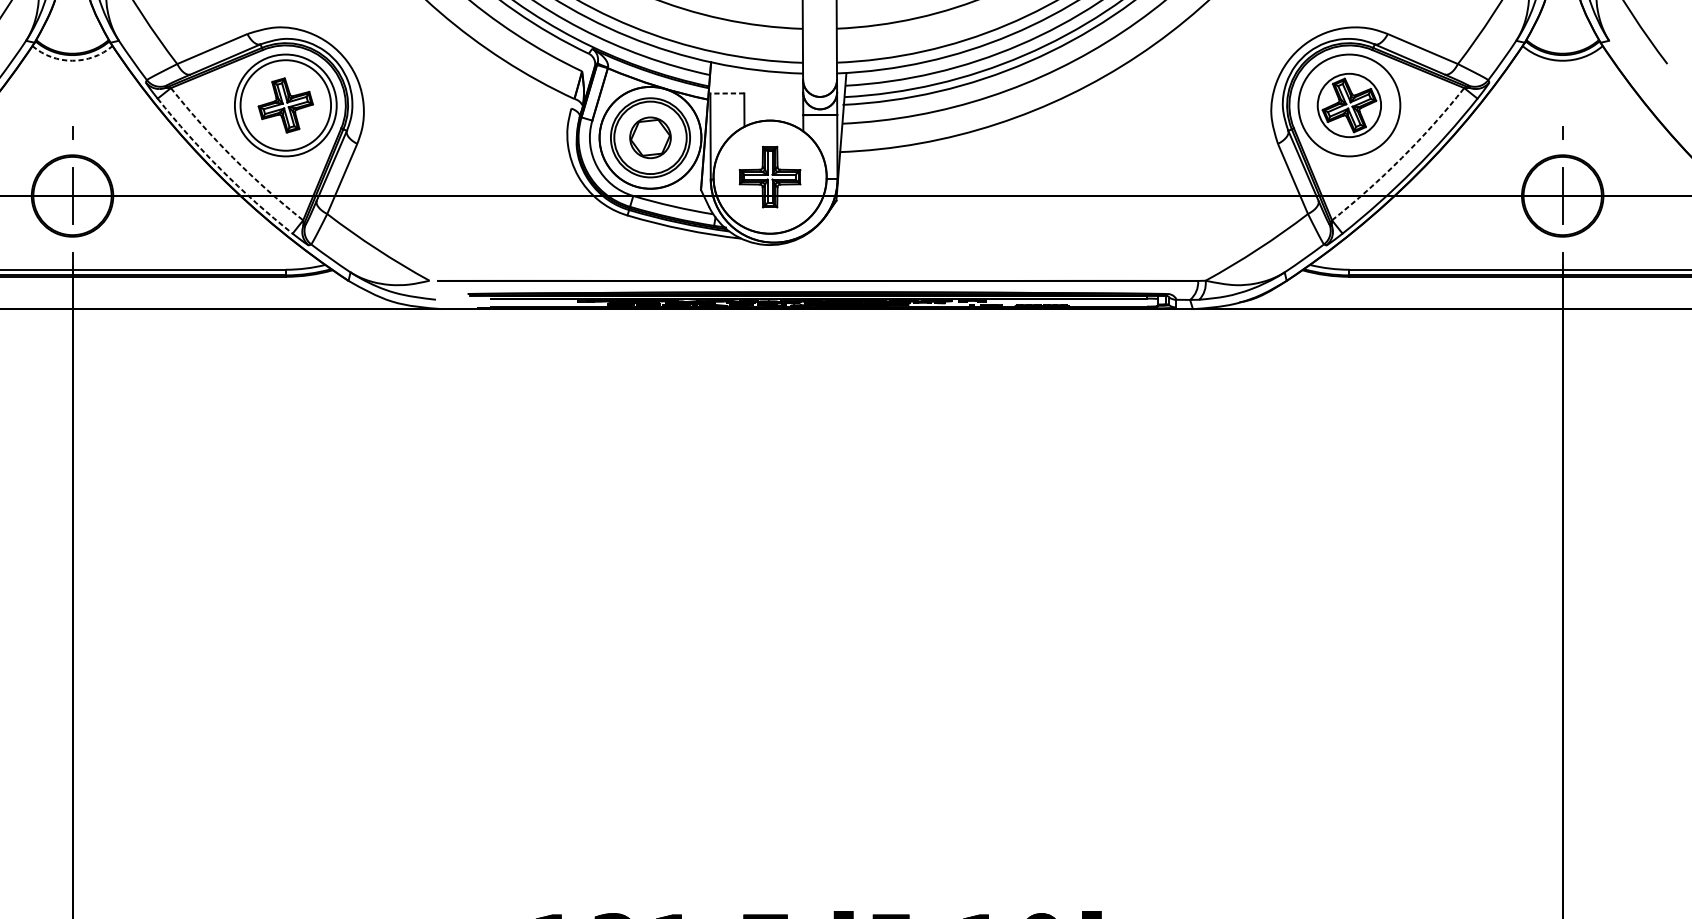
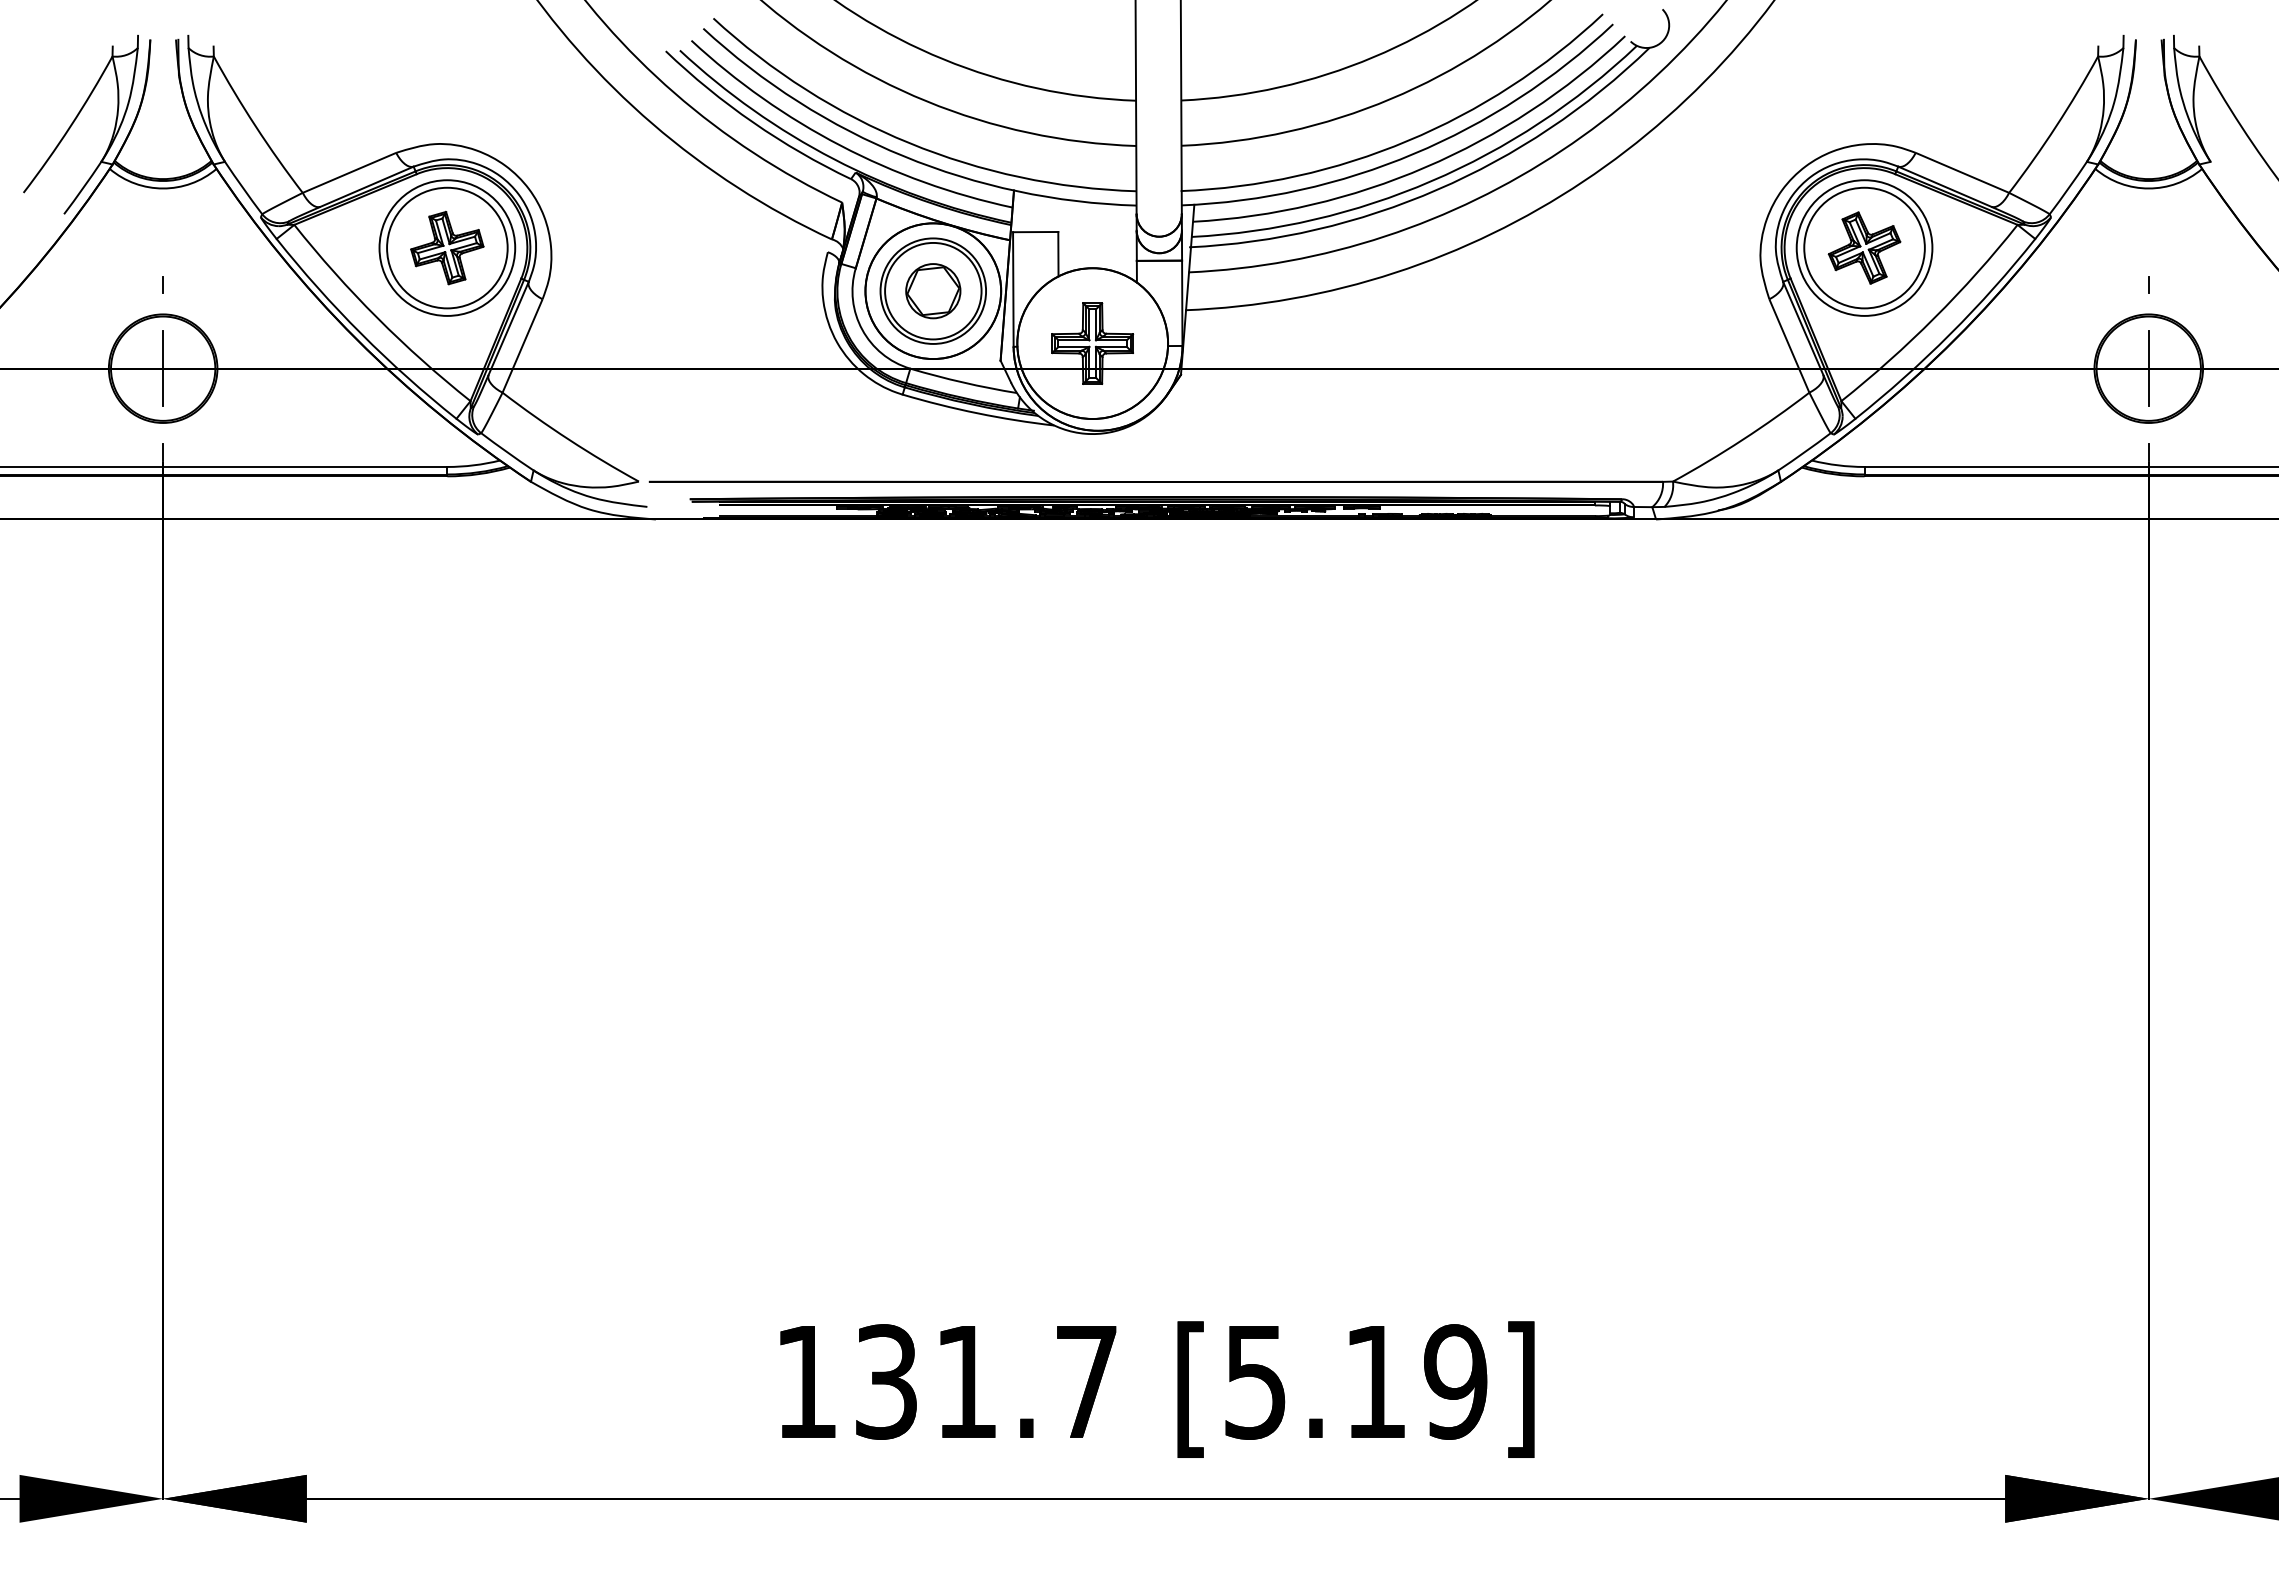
arc: (72, 60) -> (163, 188), dashed -> solid
line: (727, 93) -> (1035, 232), dashed -> solid
circle: (1349, 105) -> (1864, 247), size x1.43
arc: (233, 158) -> (377, 318), dashed -> solid
arc: (1401, 158) -> (1934, 318), dashed -> solid
arc: (221, 170) -> (361, 334), dashed -> solid

